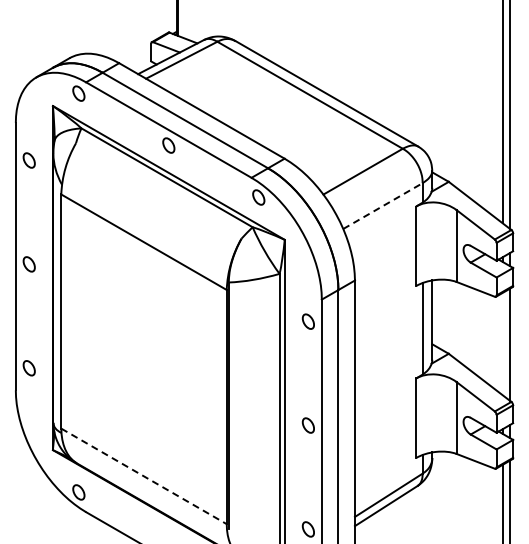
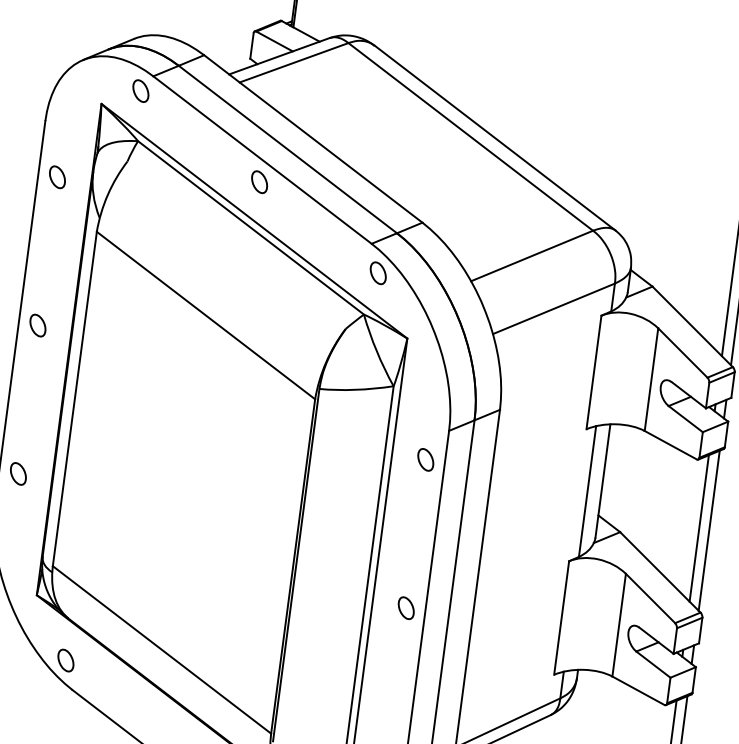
line: (382, 206) -> (553, 309), dashed -> solid
line: (502, 343) -> (698, 527), added
line: (144, 476) -> (162, 650), dashed -> solid

